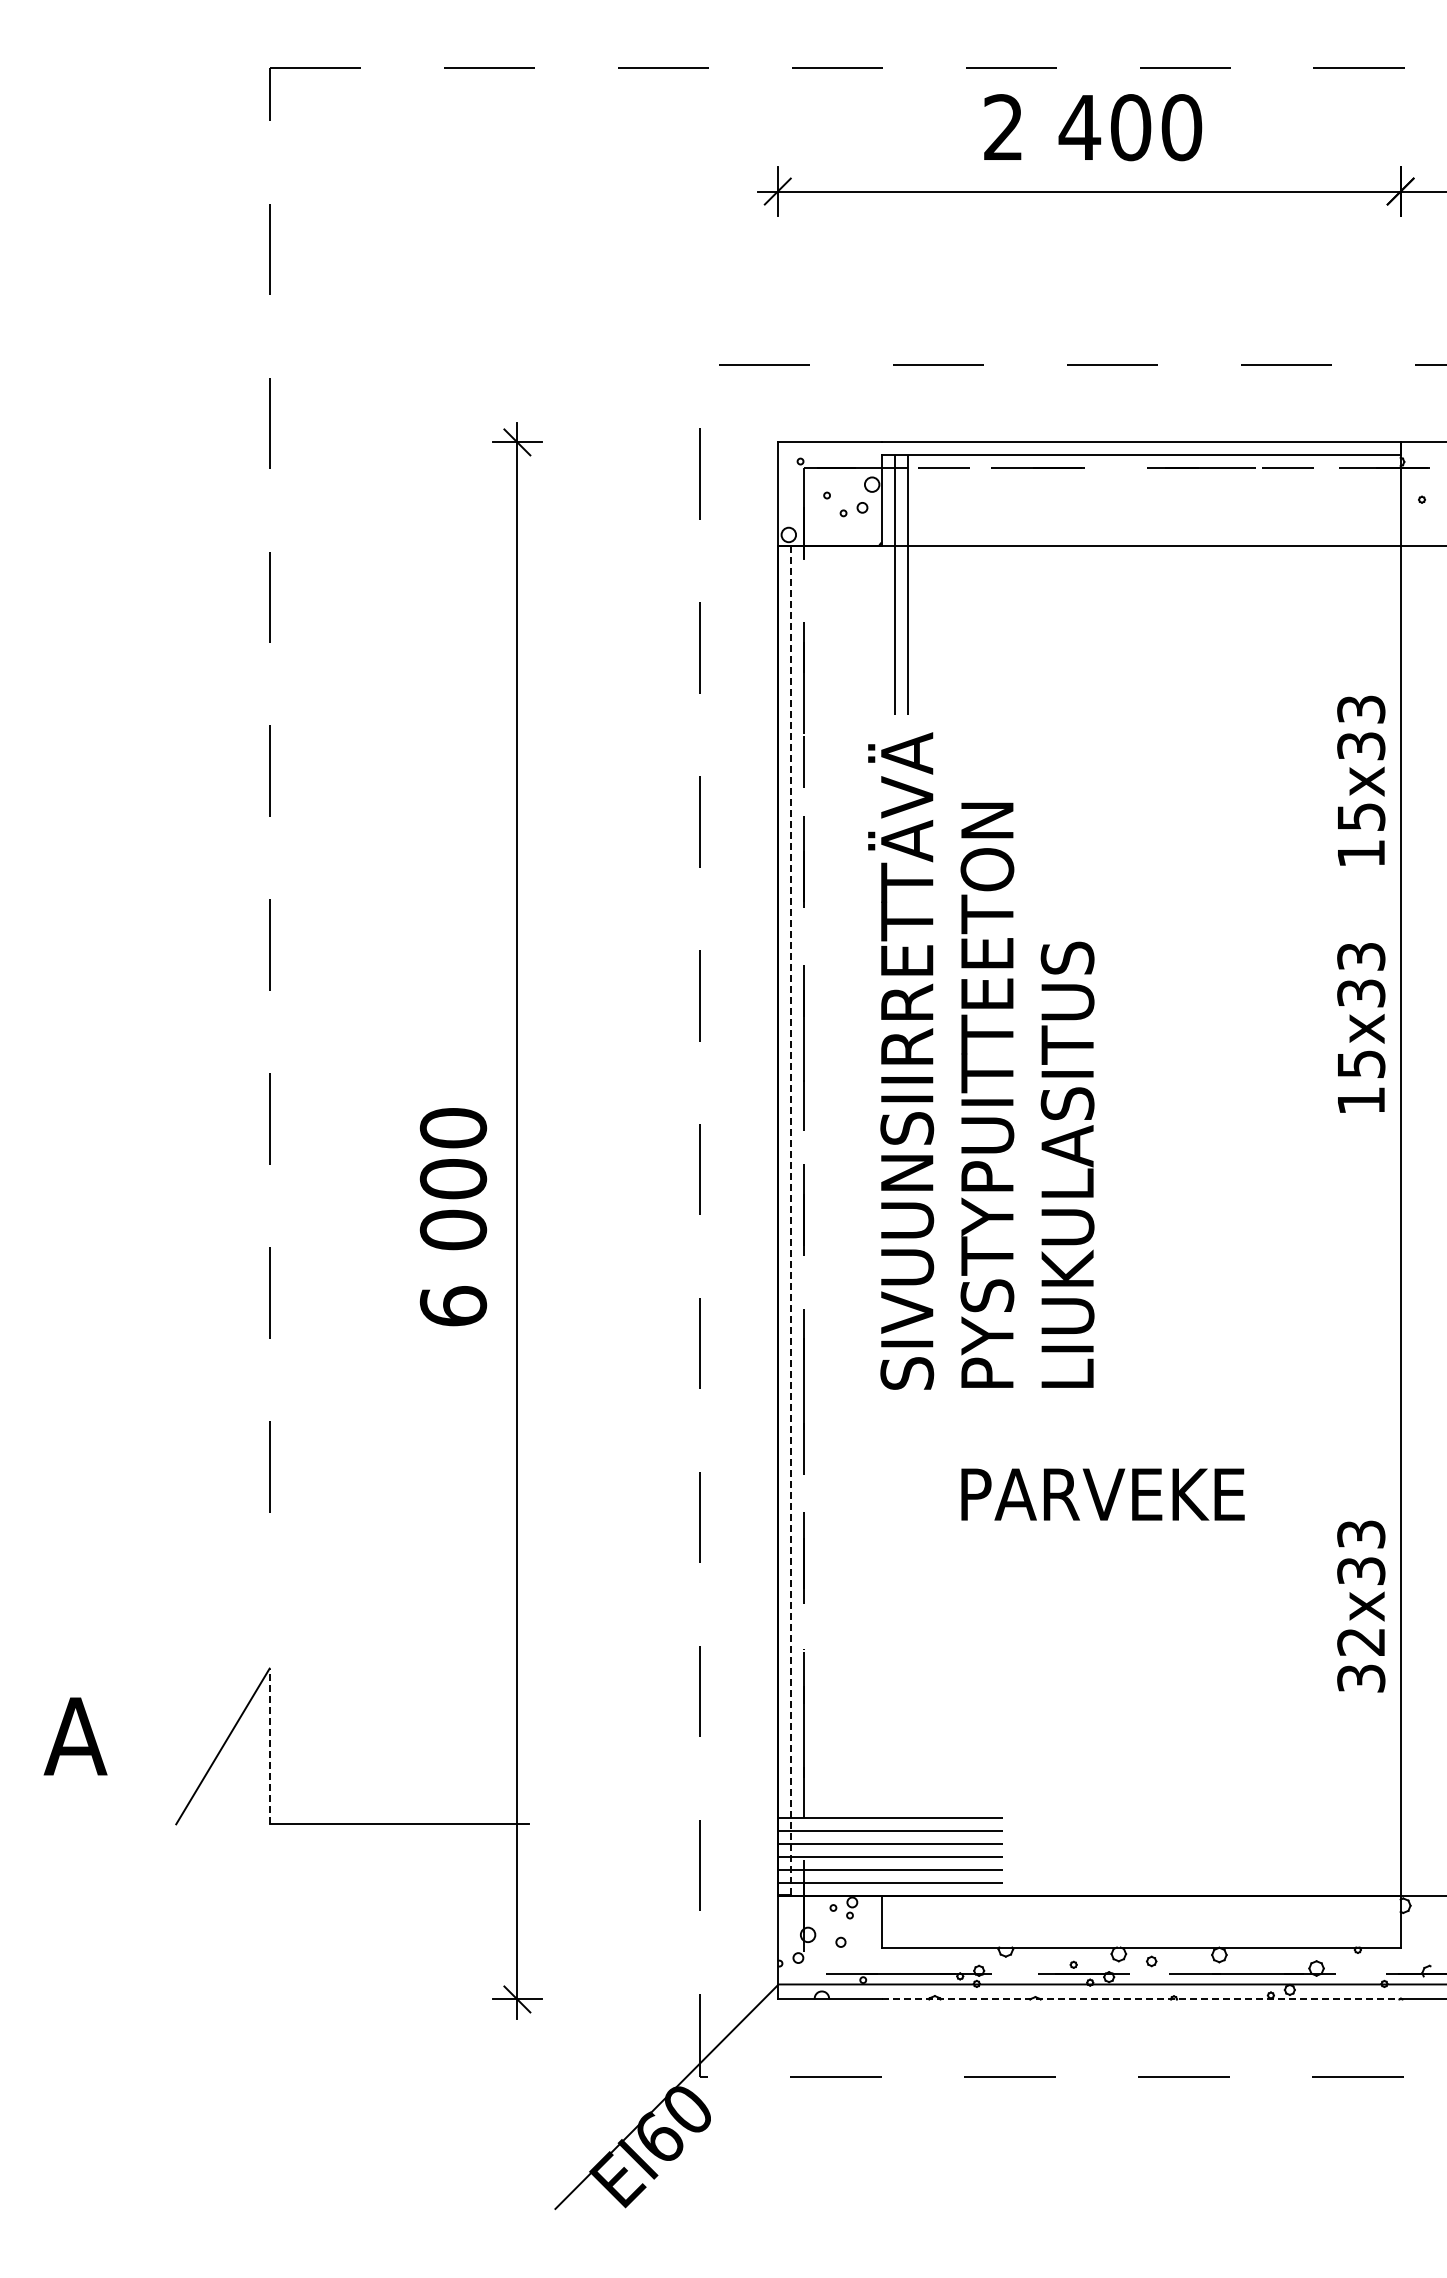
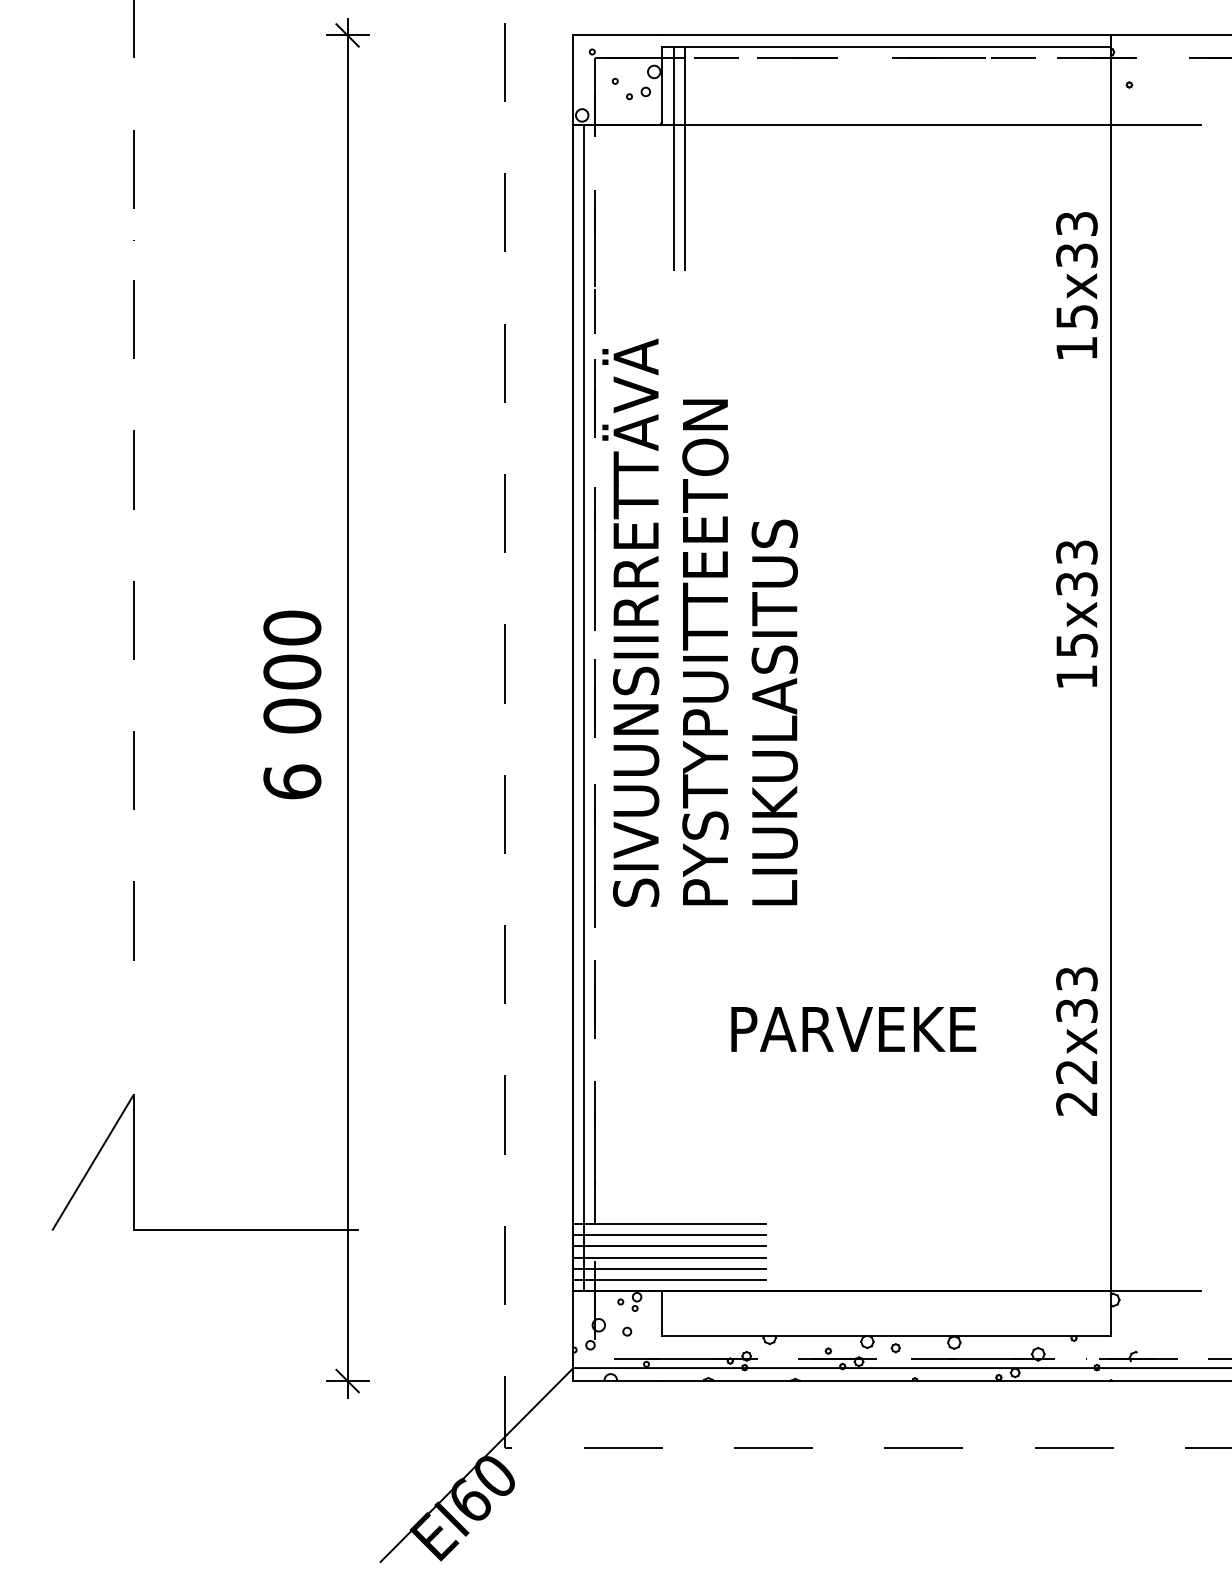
text: (1361, 780) -> (1077, 285), moved
text: (1361, 1027) -> (1077, 613), moved
text: (981, 1060) -> (700, 622), moved
line: (790, 1220) -> (583, 707), dashed -> solid
text: (1102, 1494) -> (853, 1029), moved
text: (1361, 1678) -> (1077, 1103), 32x33 -> 22x33
line: (269, 1746) -> (133, 1162), dashed -> solid
line: (1141, 1999) -> (886, 1381), dashed -> solid

